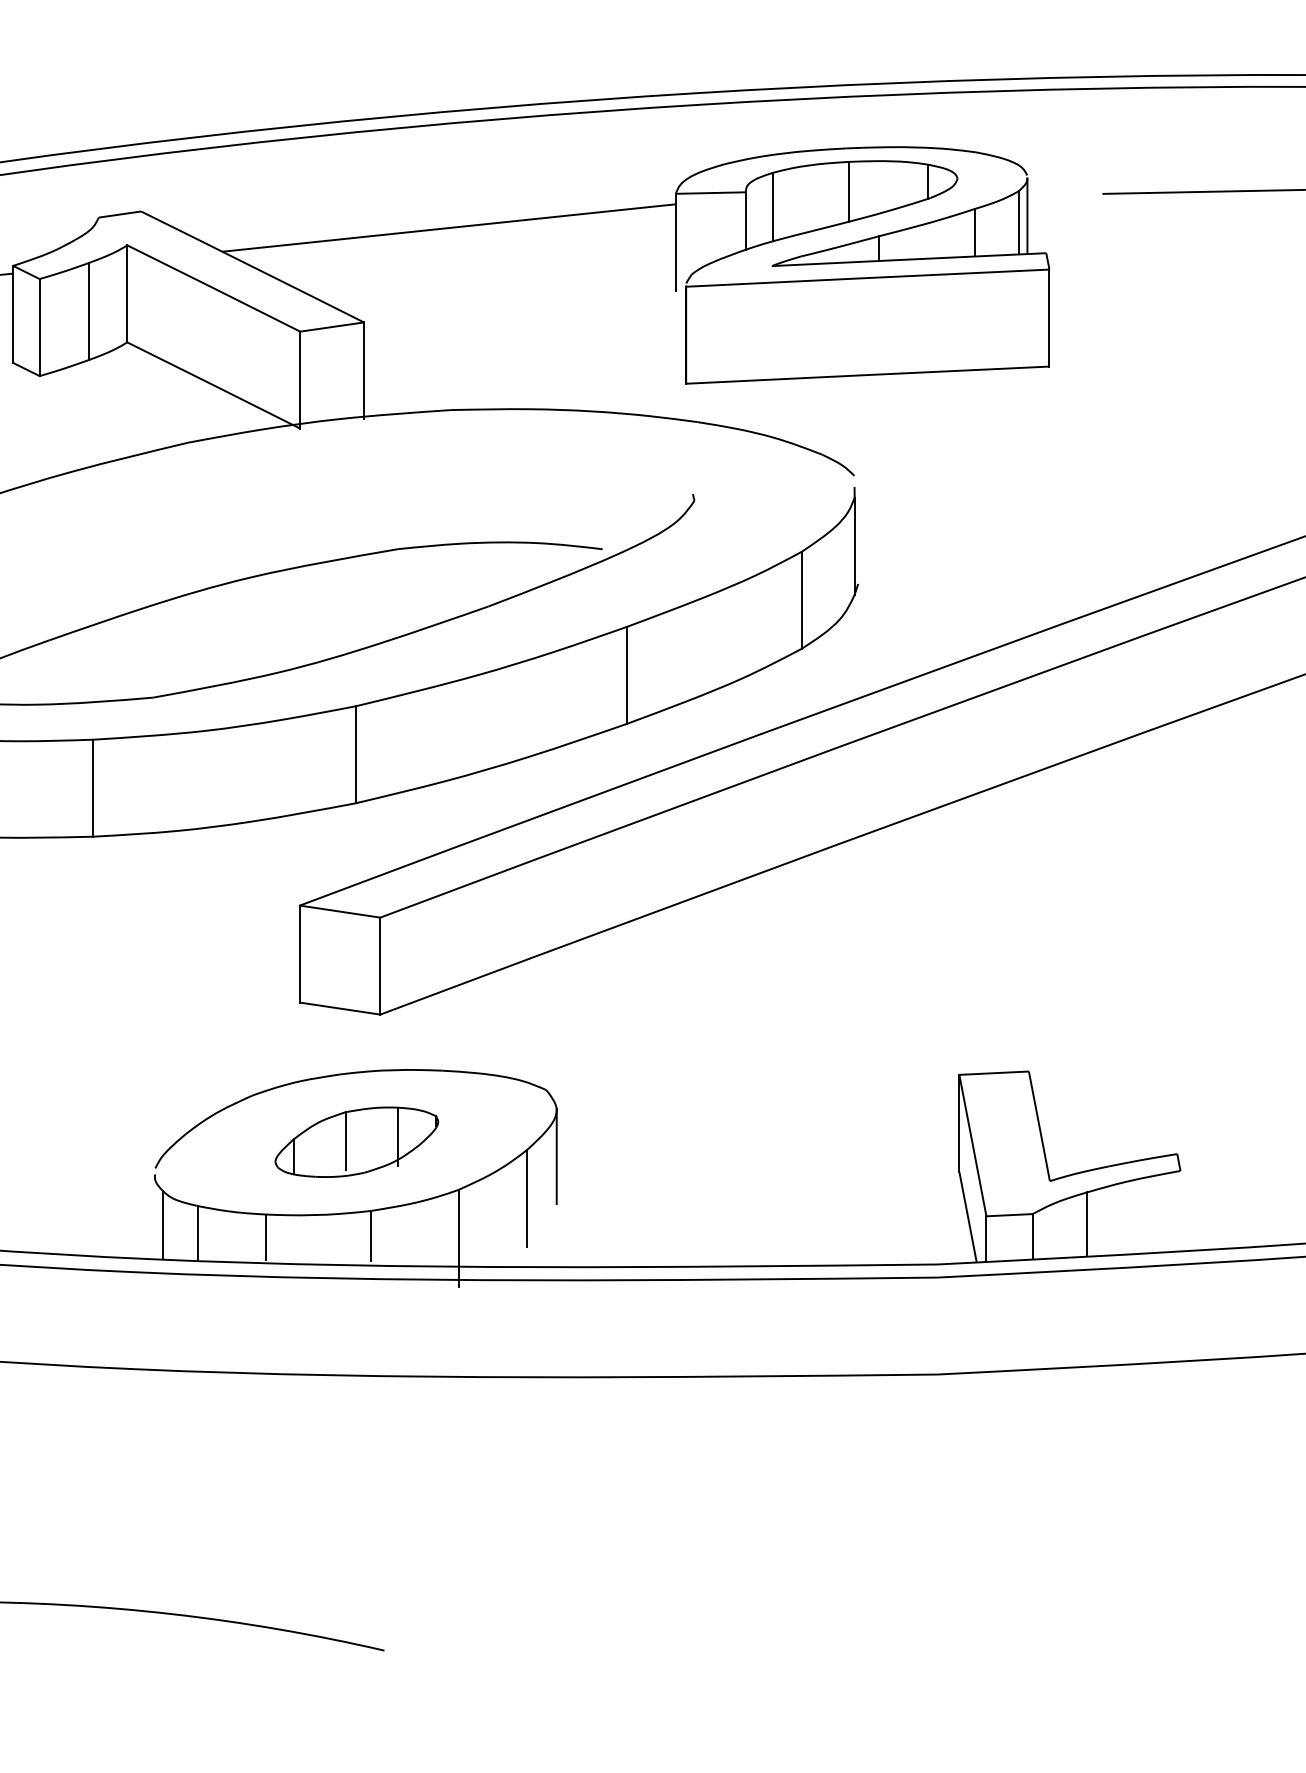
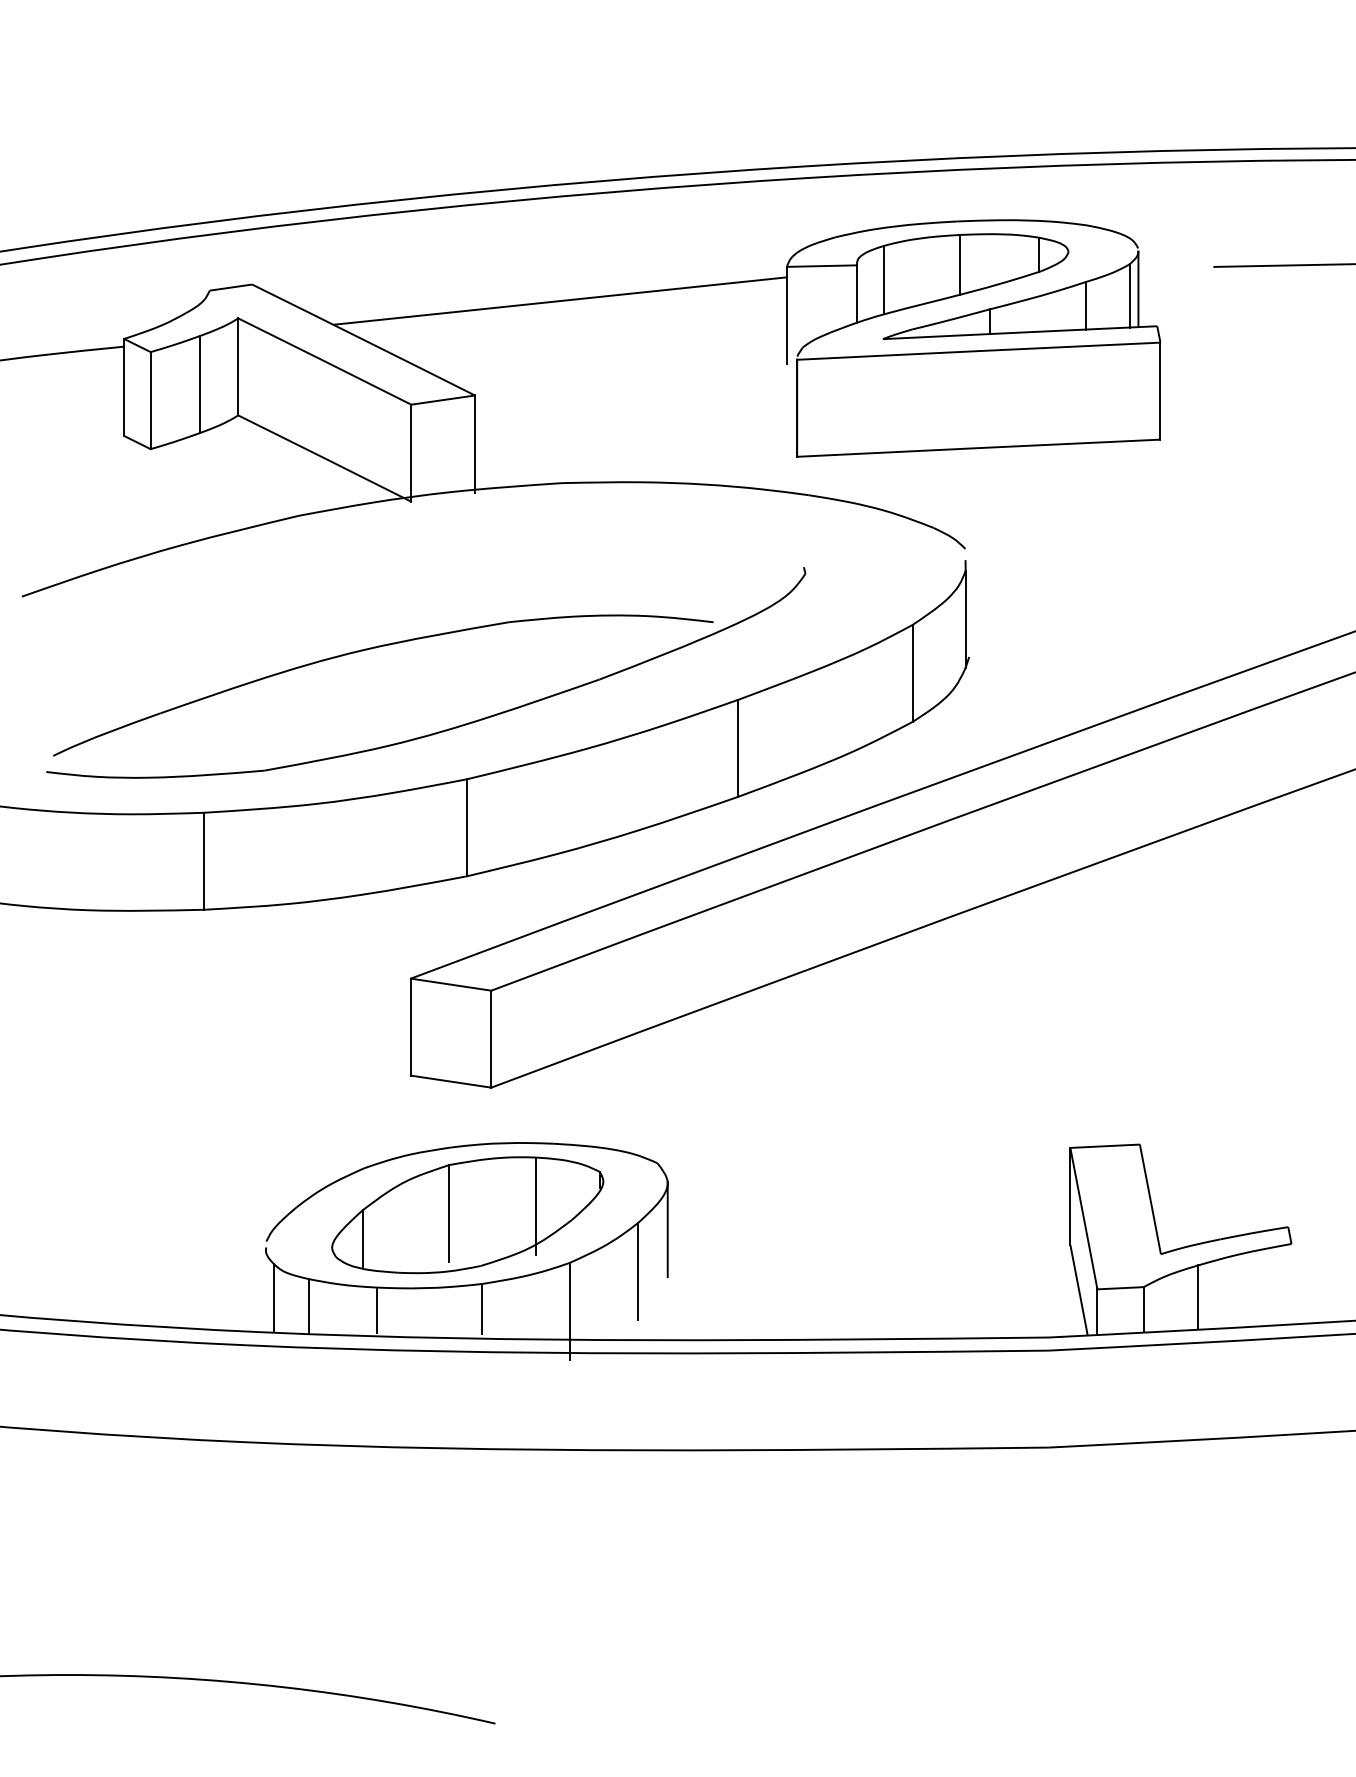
part: (356, 1142) -> (467, 1215), size x1.67

